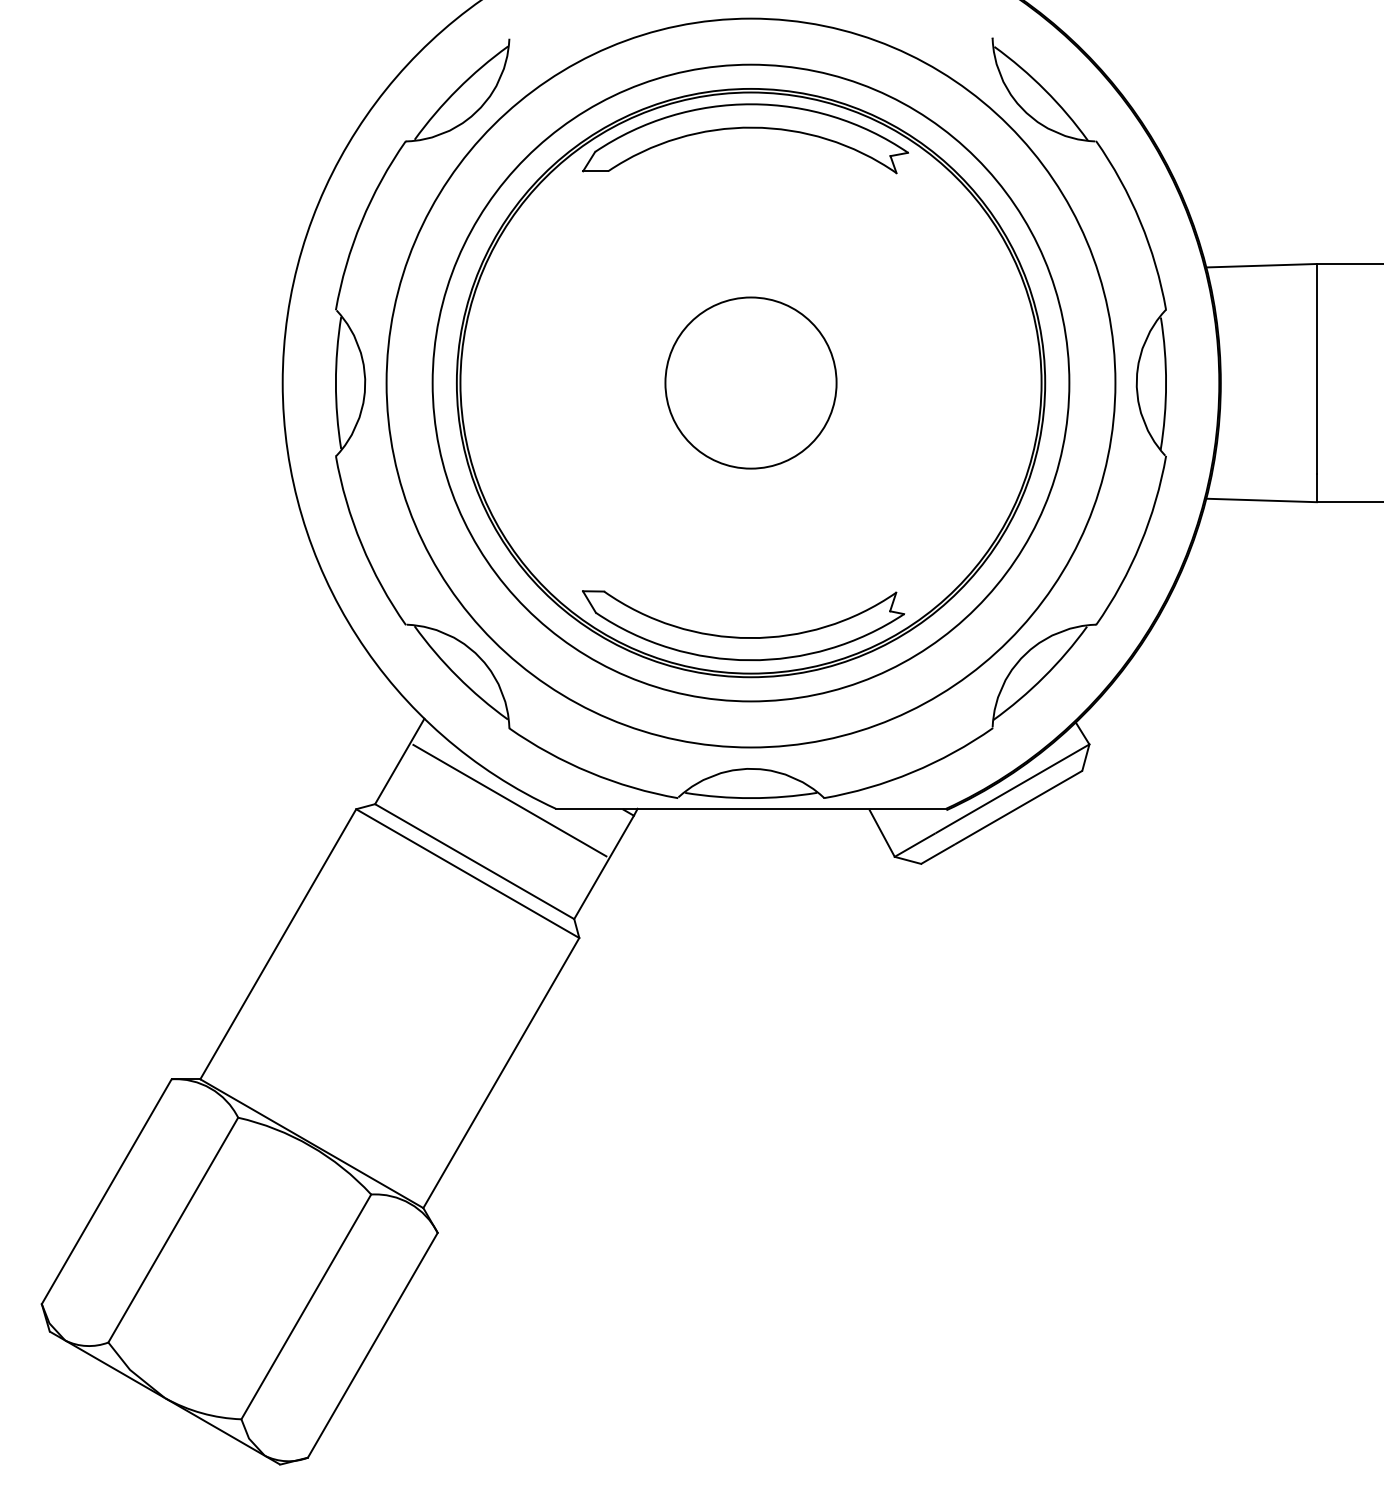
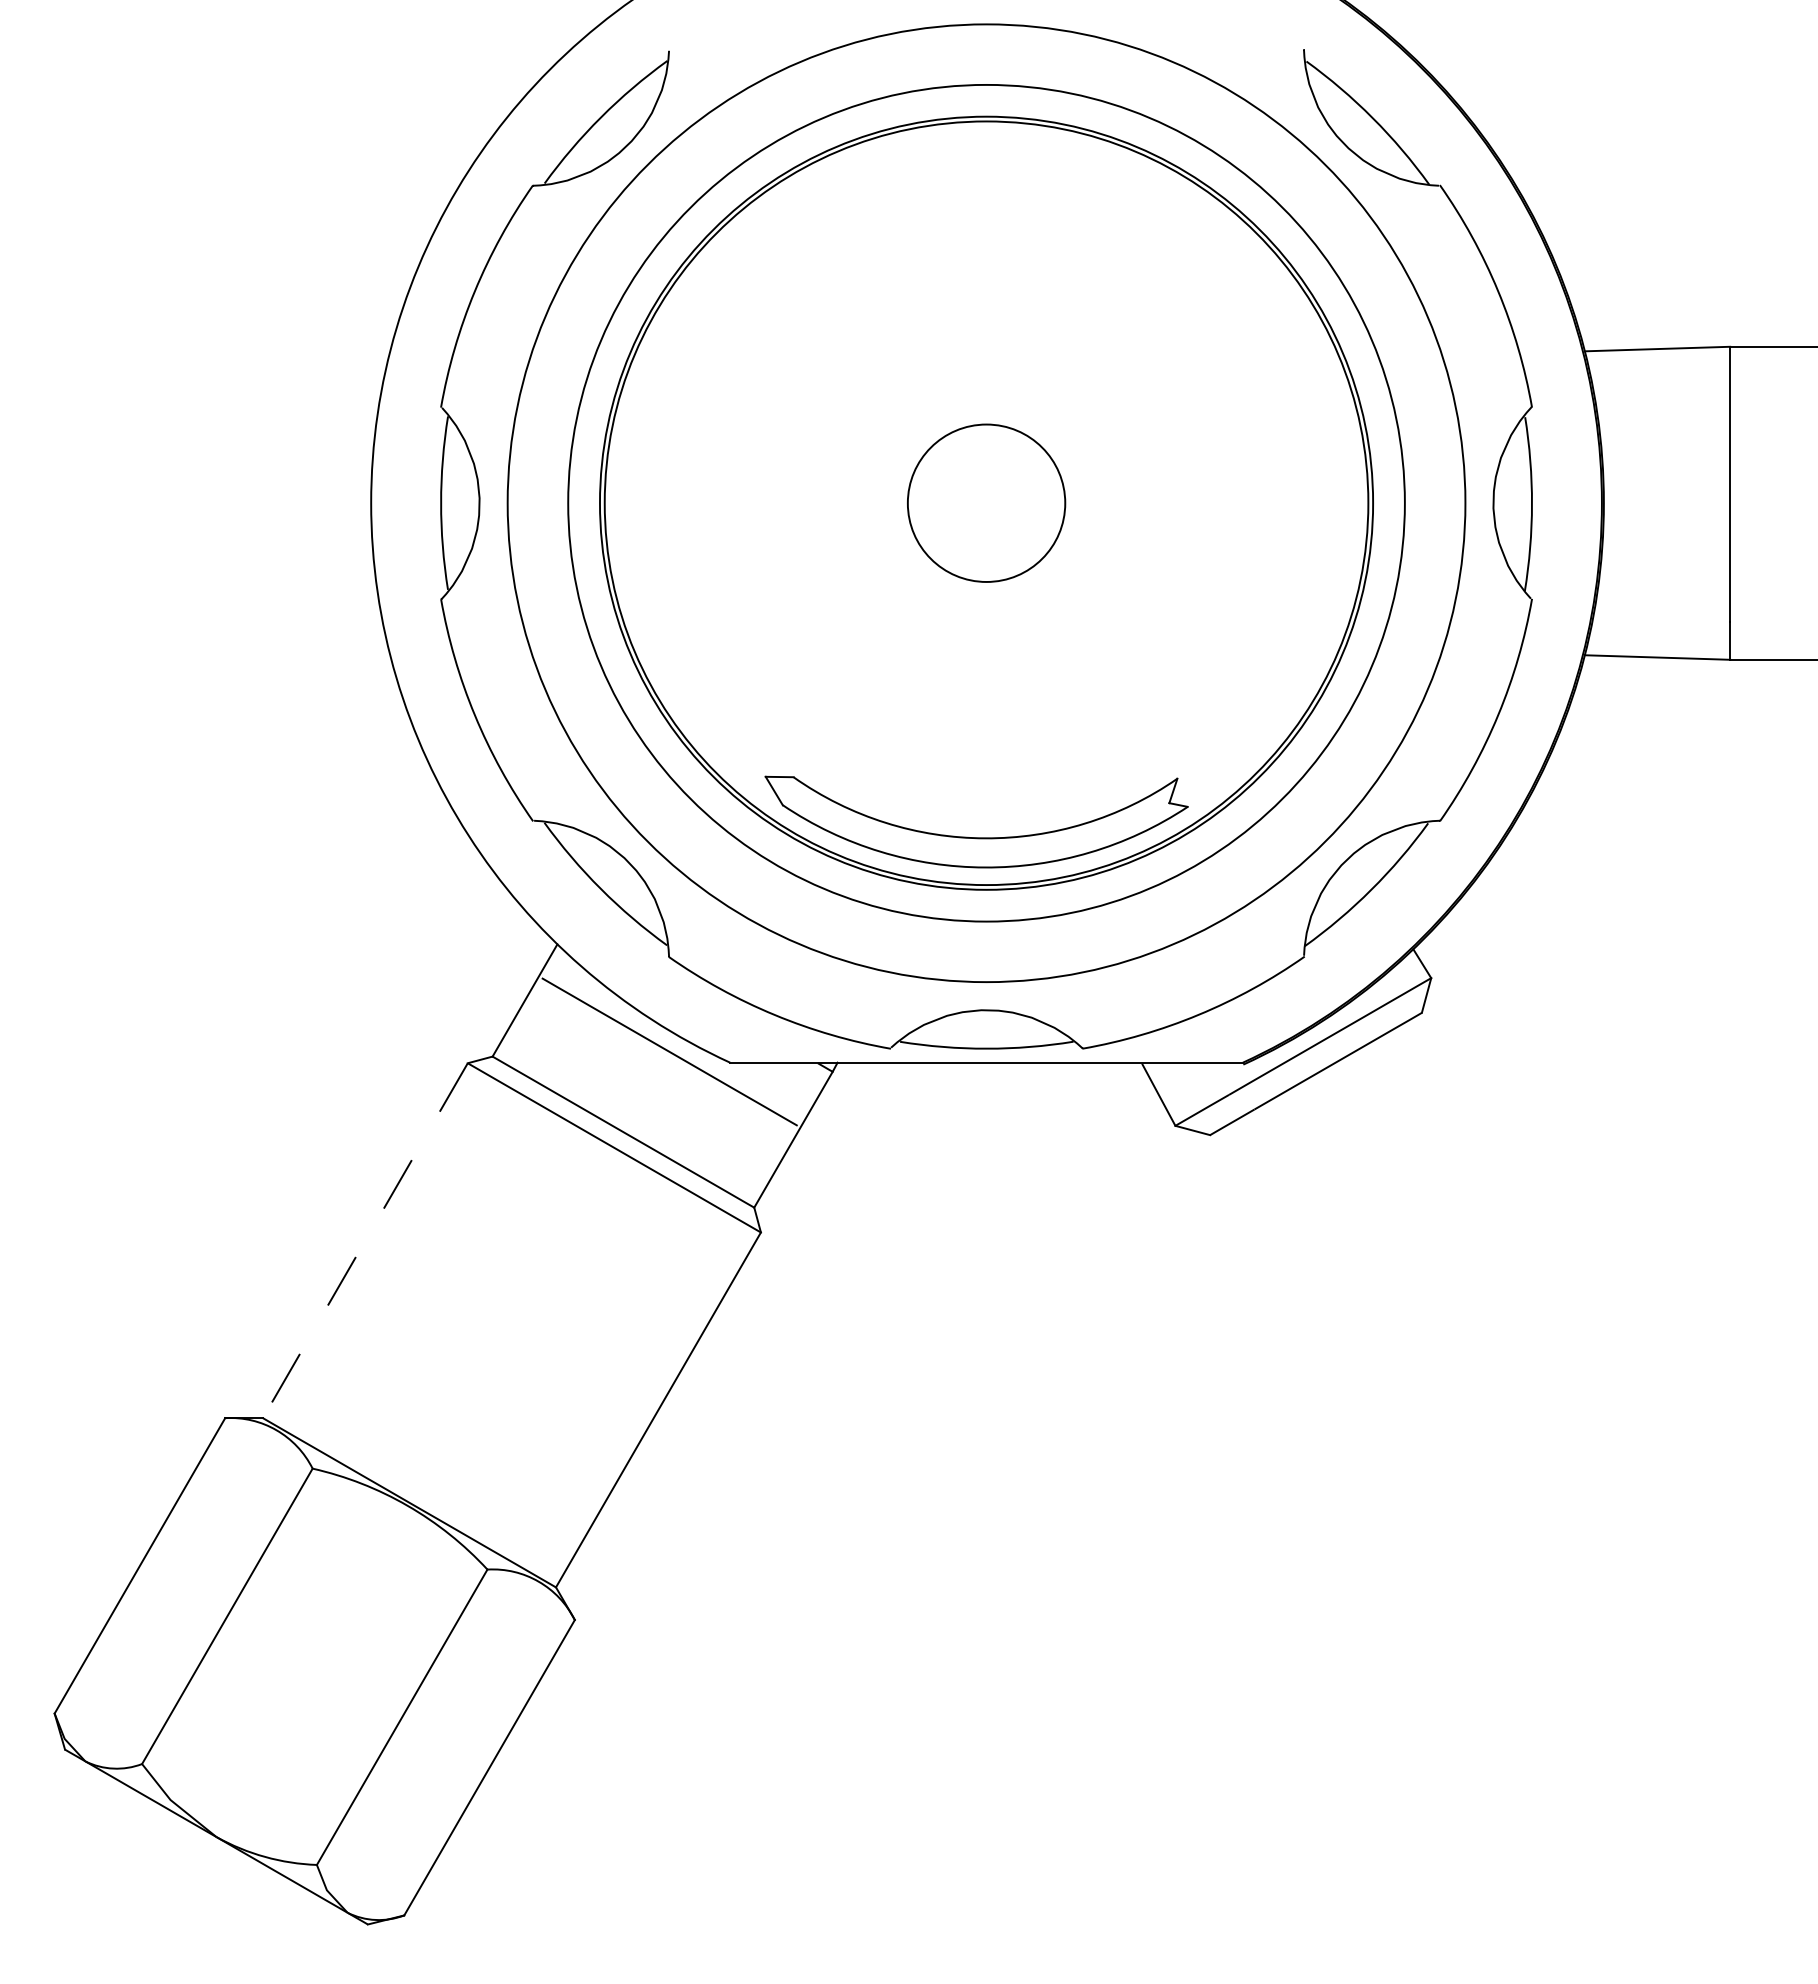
part: (744, 128) -> (978, 168), removed
circle: (750, 382) -> (986, 502), size x0.7
line: (278, 944) -> (365, 1240), solid -> dashed

